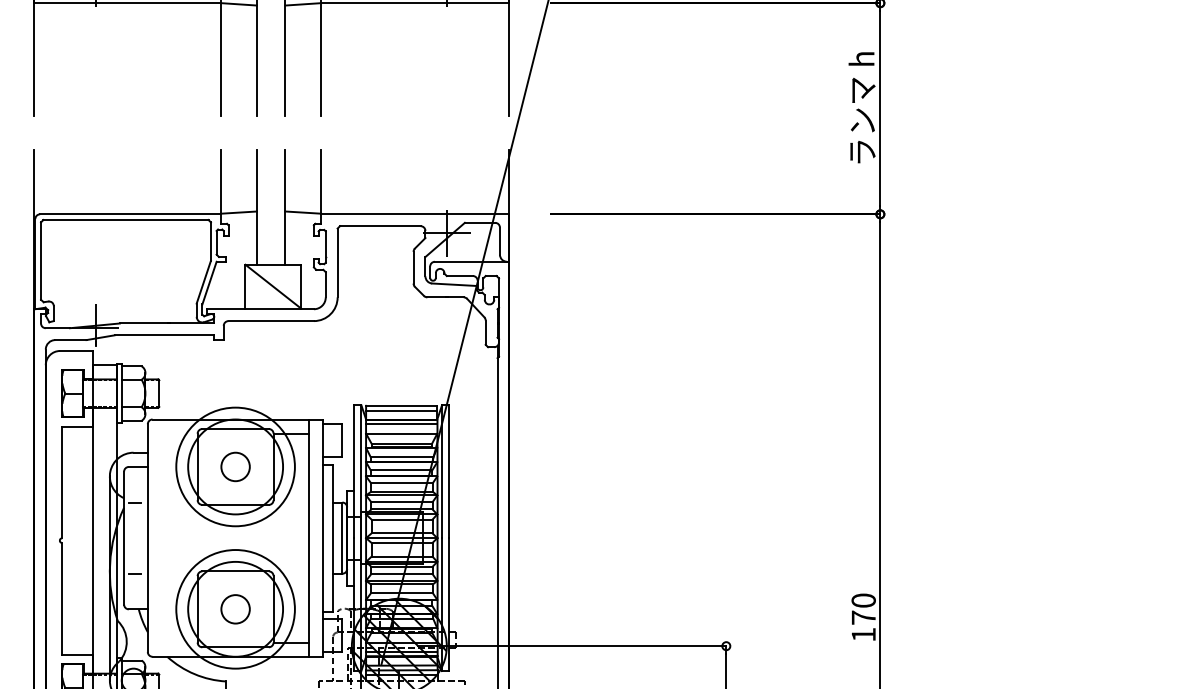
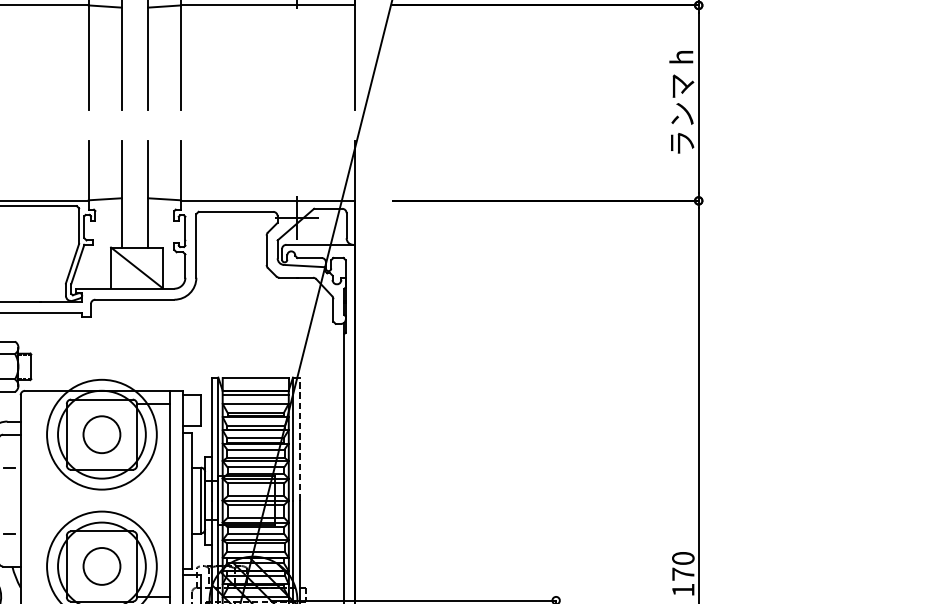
line: (401, 410) -> (255, 382), removed
circle: (235, 466) -> (101, 434), size x1.4
line: (449, 471) -> (299, 438), solid -> dashed
circle: (235, 609) -> (101, 566), size x1.4

